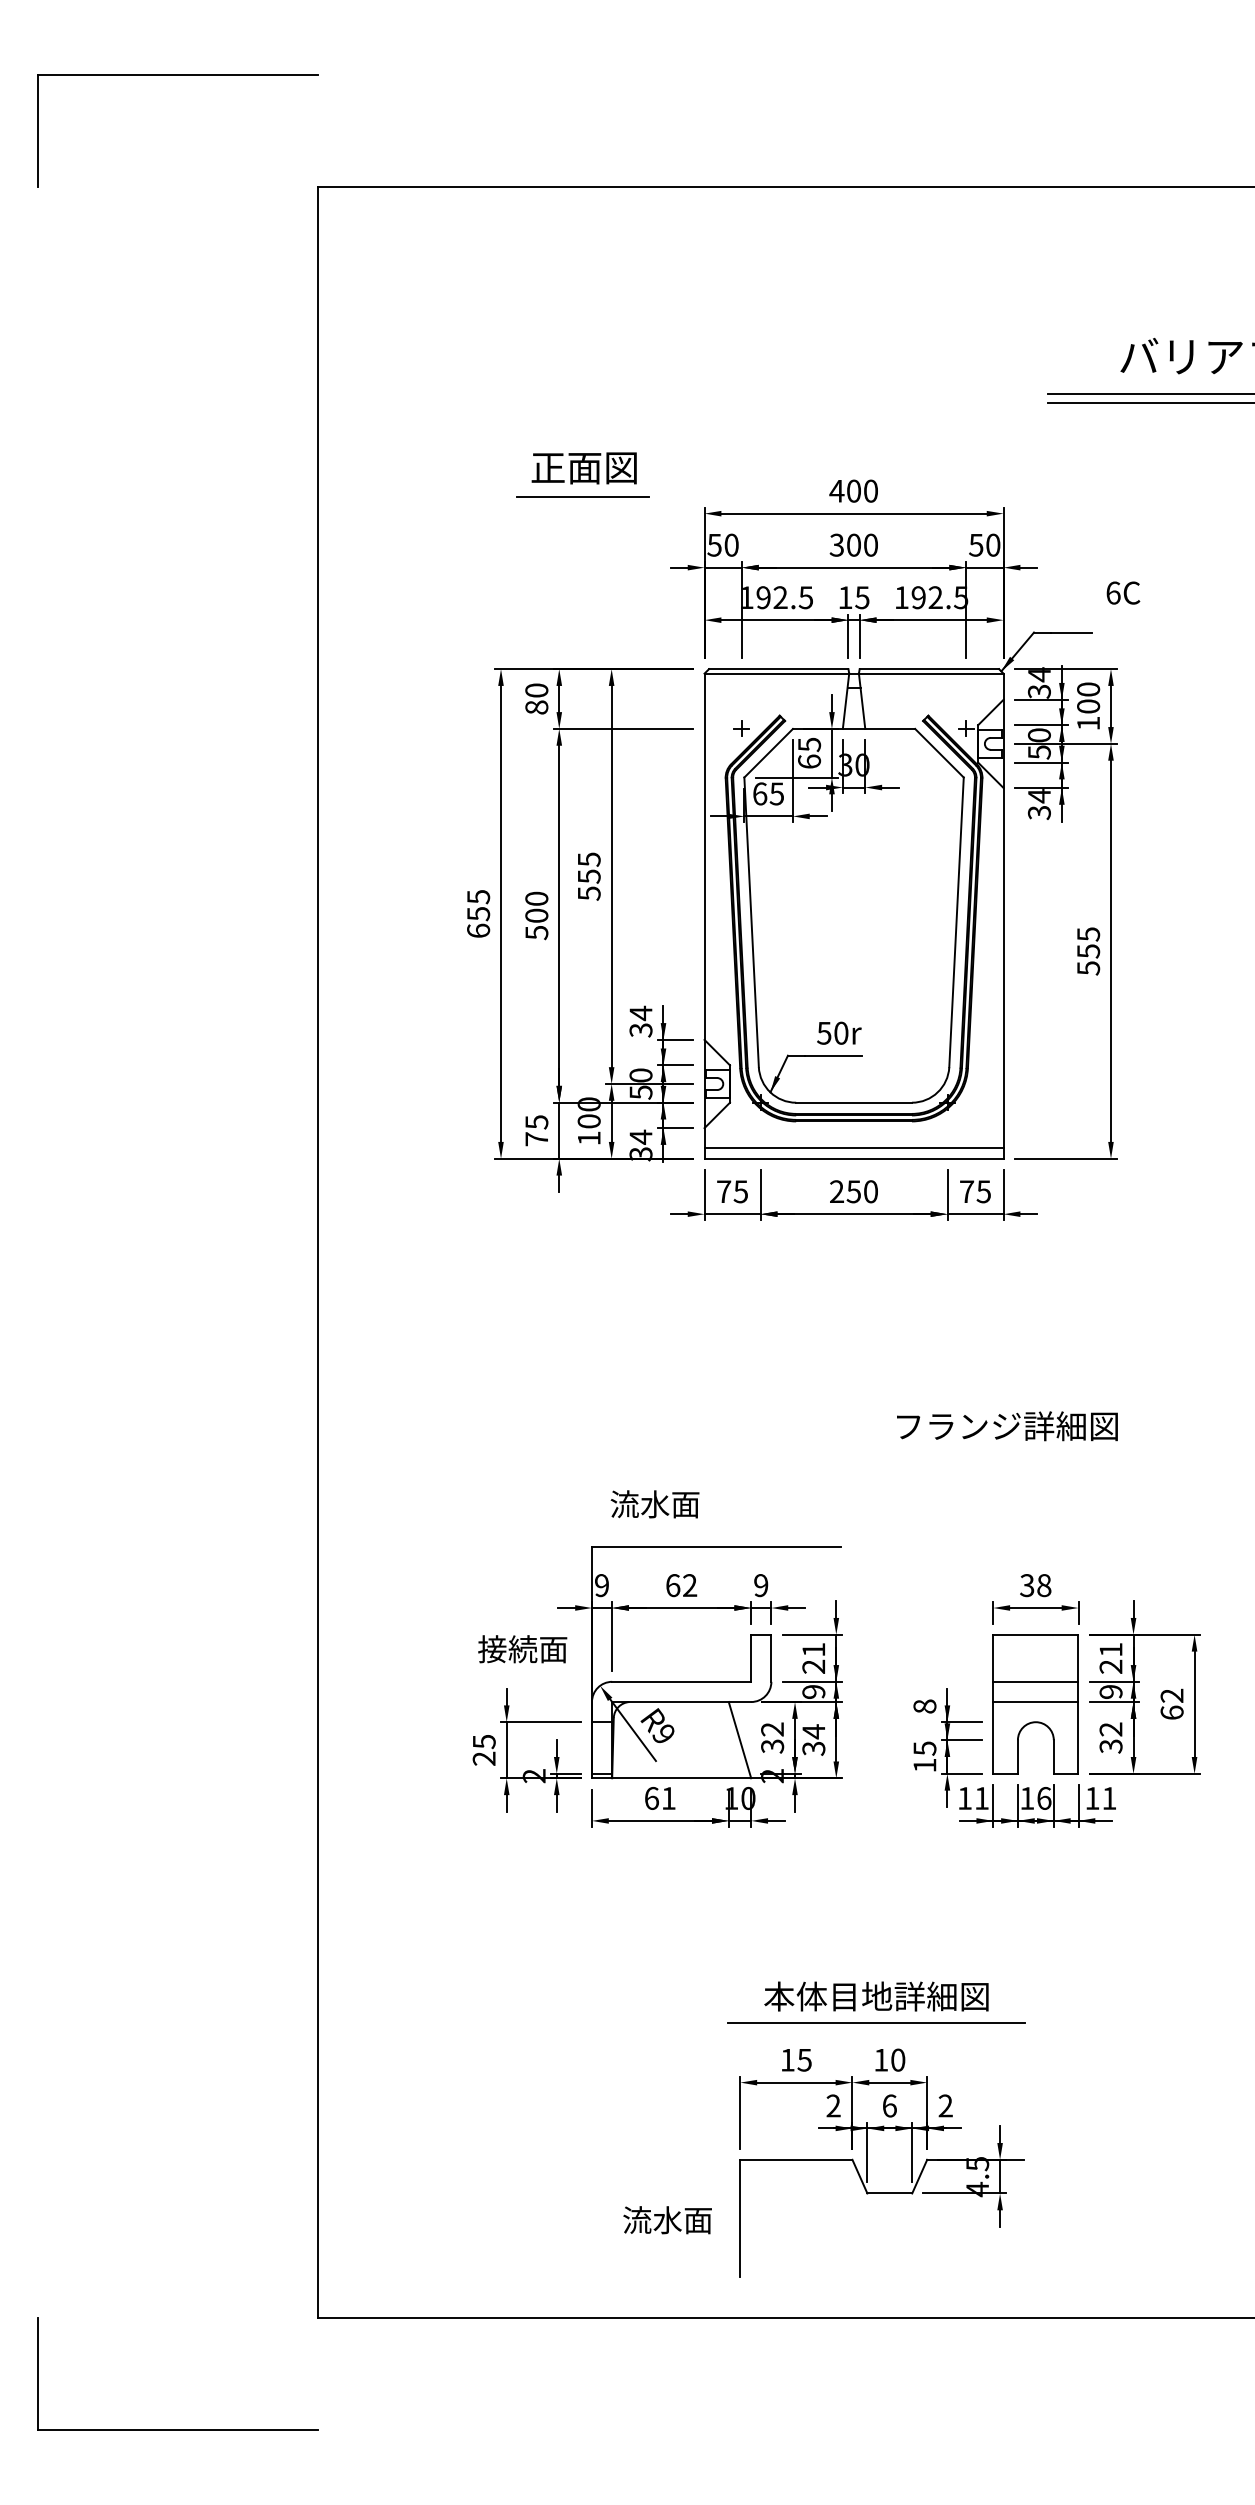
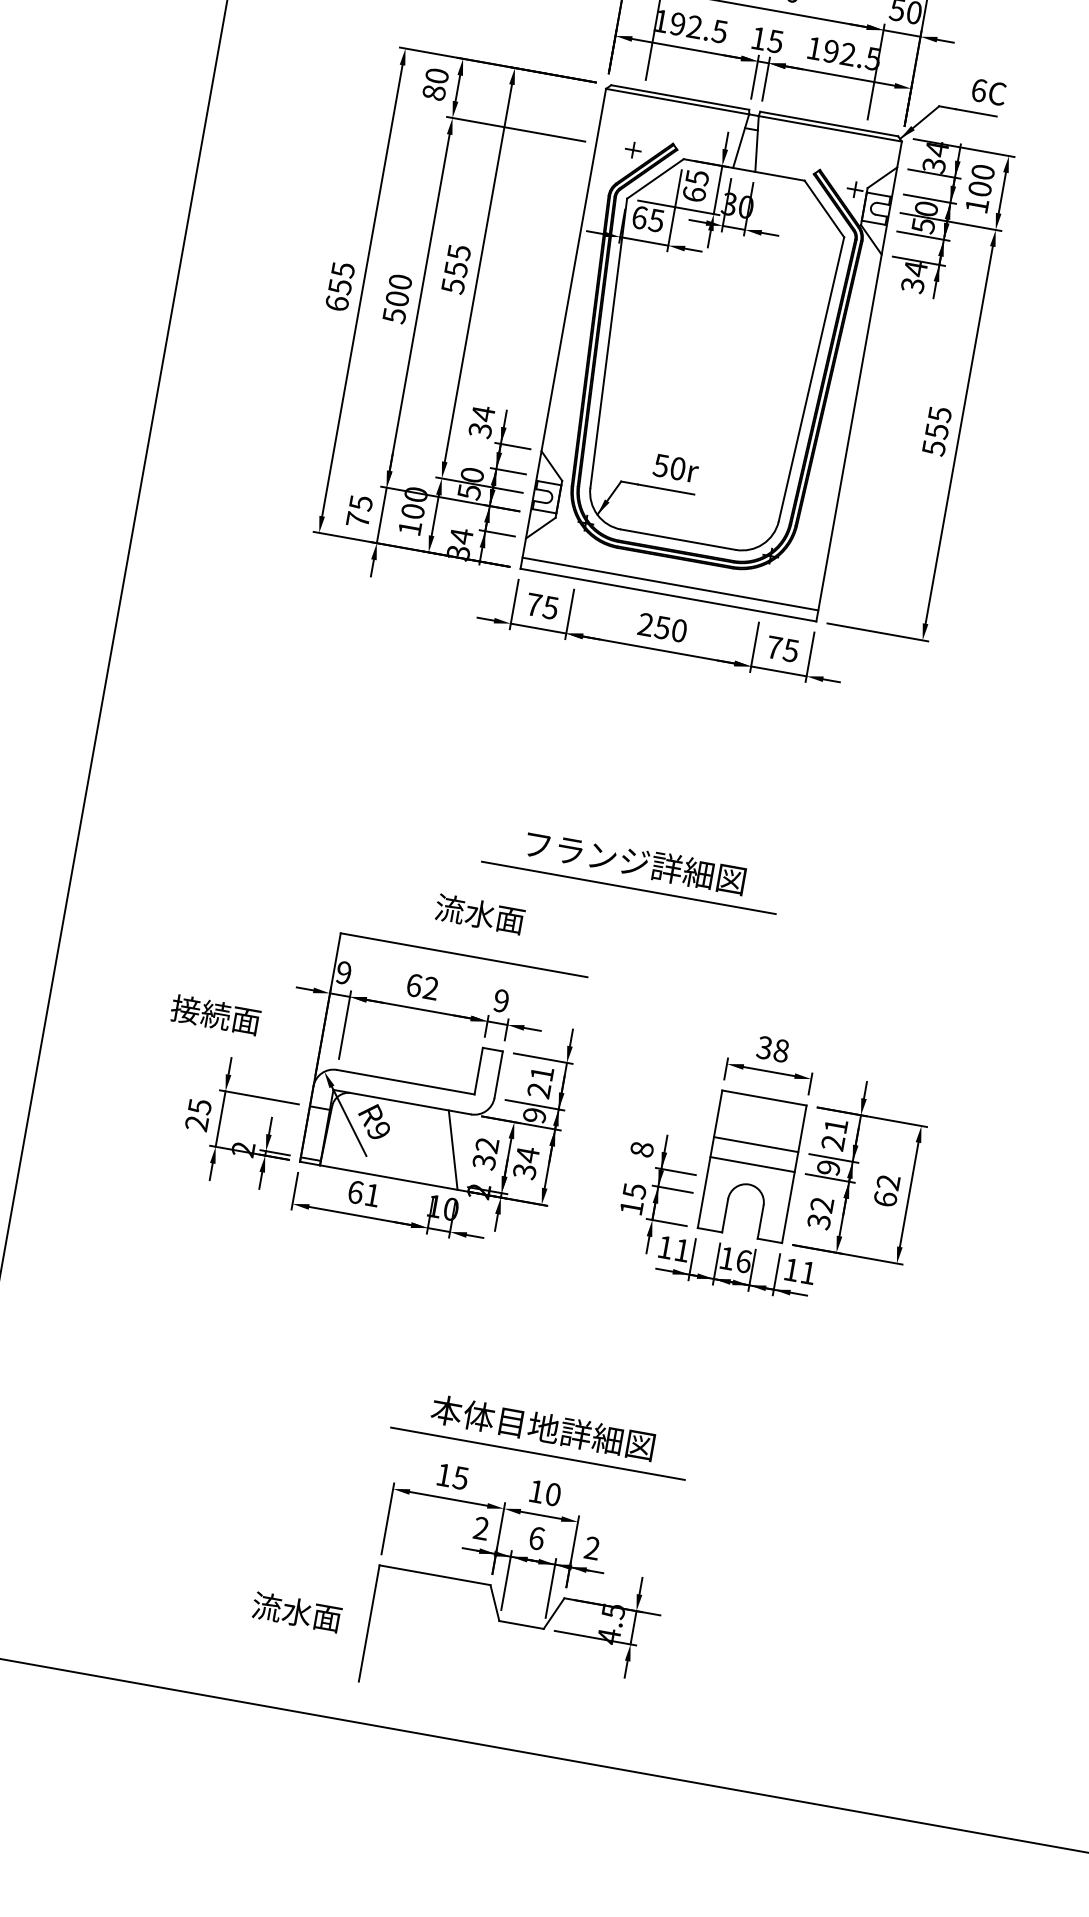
text: (1123, 592) -> (989, 91), moved
text: (1007, 1426) -> (635, 862), moved
line: (865, 1452) -> (628, 887), added
text: (654, 1504) -> (479, 914), moved
text: (522, 1649) -> (215, 1015), moved

